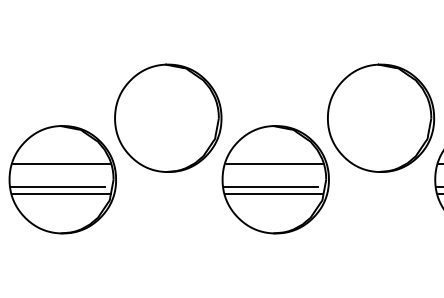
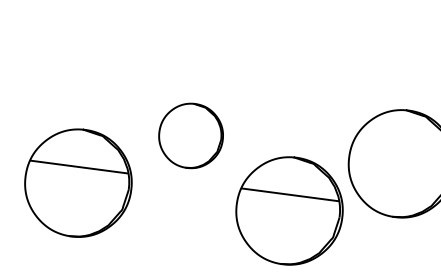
part: (168, 117) -> (191, 135), size x0.6
line: (57, 186) -> (72, 189), removed
line: (270, 186) -> (283, 217), removed
line: (61, 194) -> (75, 197), removed
line: (274, 194) -> (286, 225), removed

